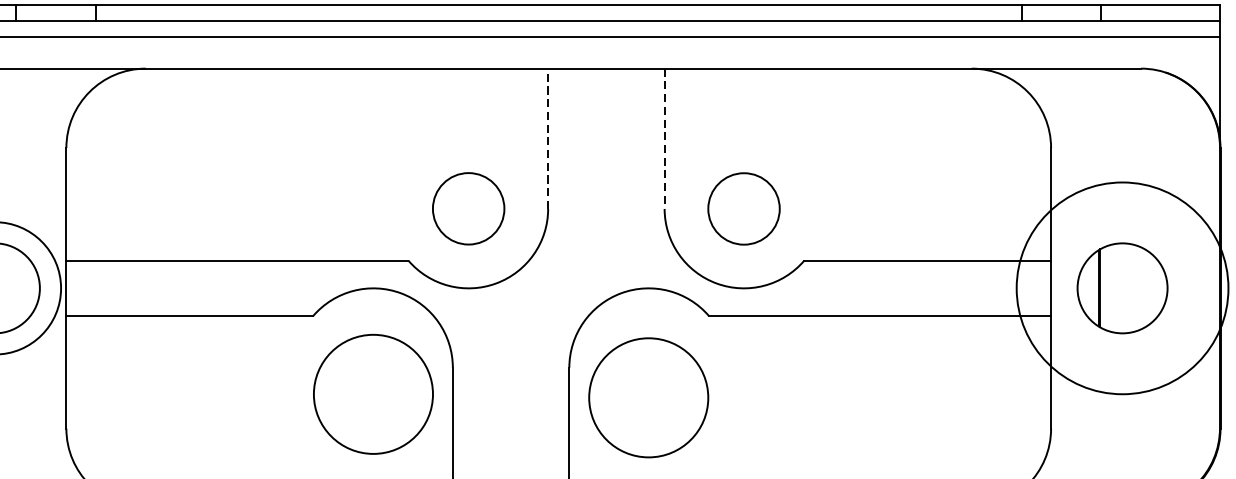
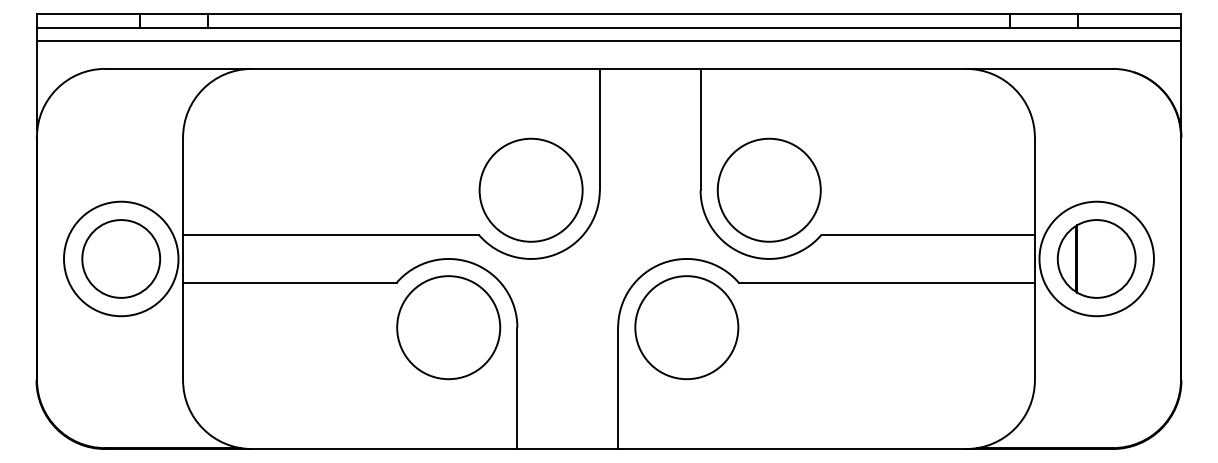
line: (547, 138) -> (599, 129), dashed -> solid
line: (664, 138) -> (700, 129), dashed -> solid
circle: (468, 208) -> (530, 189), size x1.67
circle: (743, 208) -> (768, 189), size x1.67
circle: (1122, 287) -> (1096, 258), size x0.62
circle: (373, 394) -> (448, 327), moved
circle: (648, 397) -> (686, 327), moved

